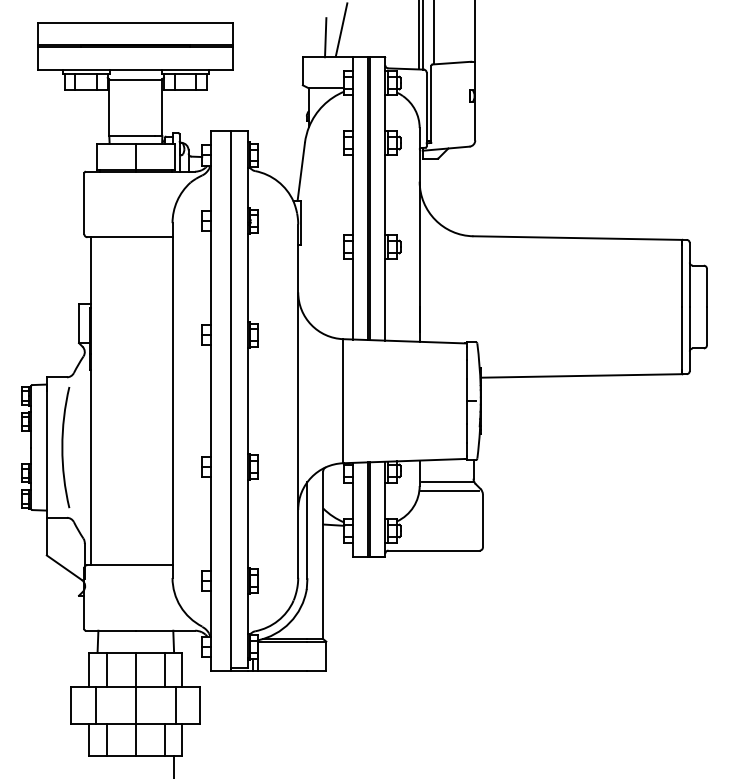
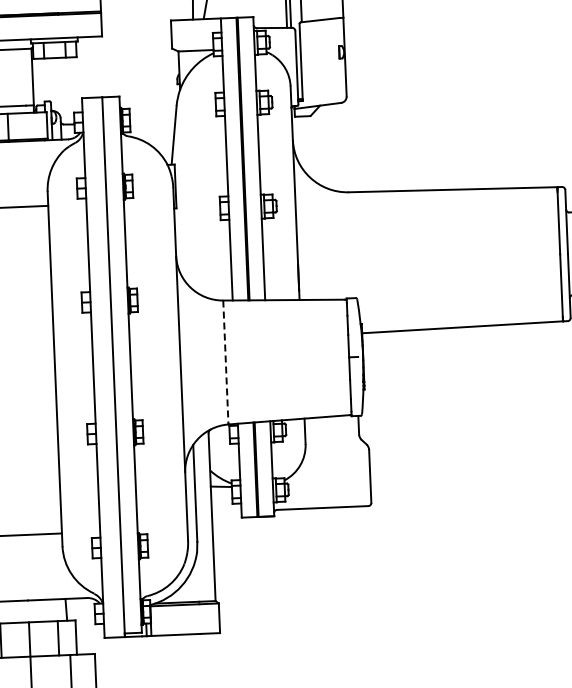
line: (343, 401) -> (225, 362), solid -> dashed
line: (447, 481) -> (333, 438), removed
line: (450, 491) -> (336, 448), removed

